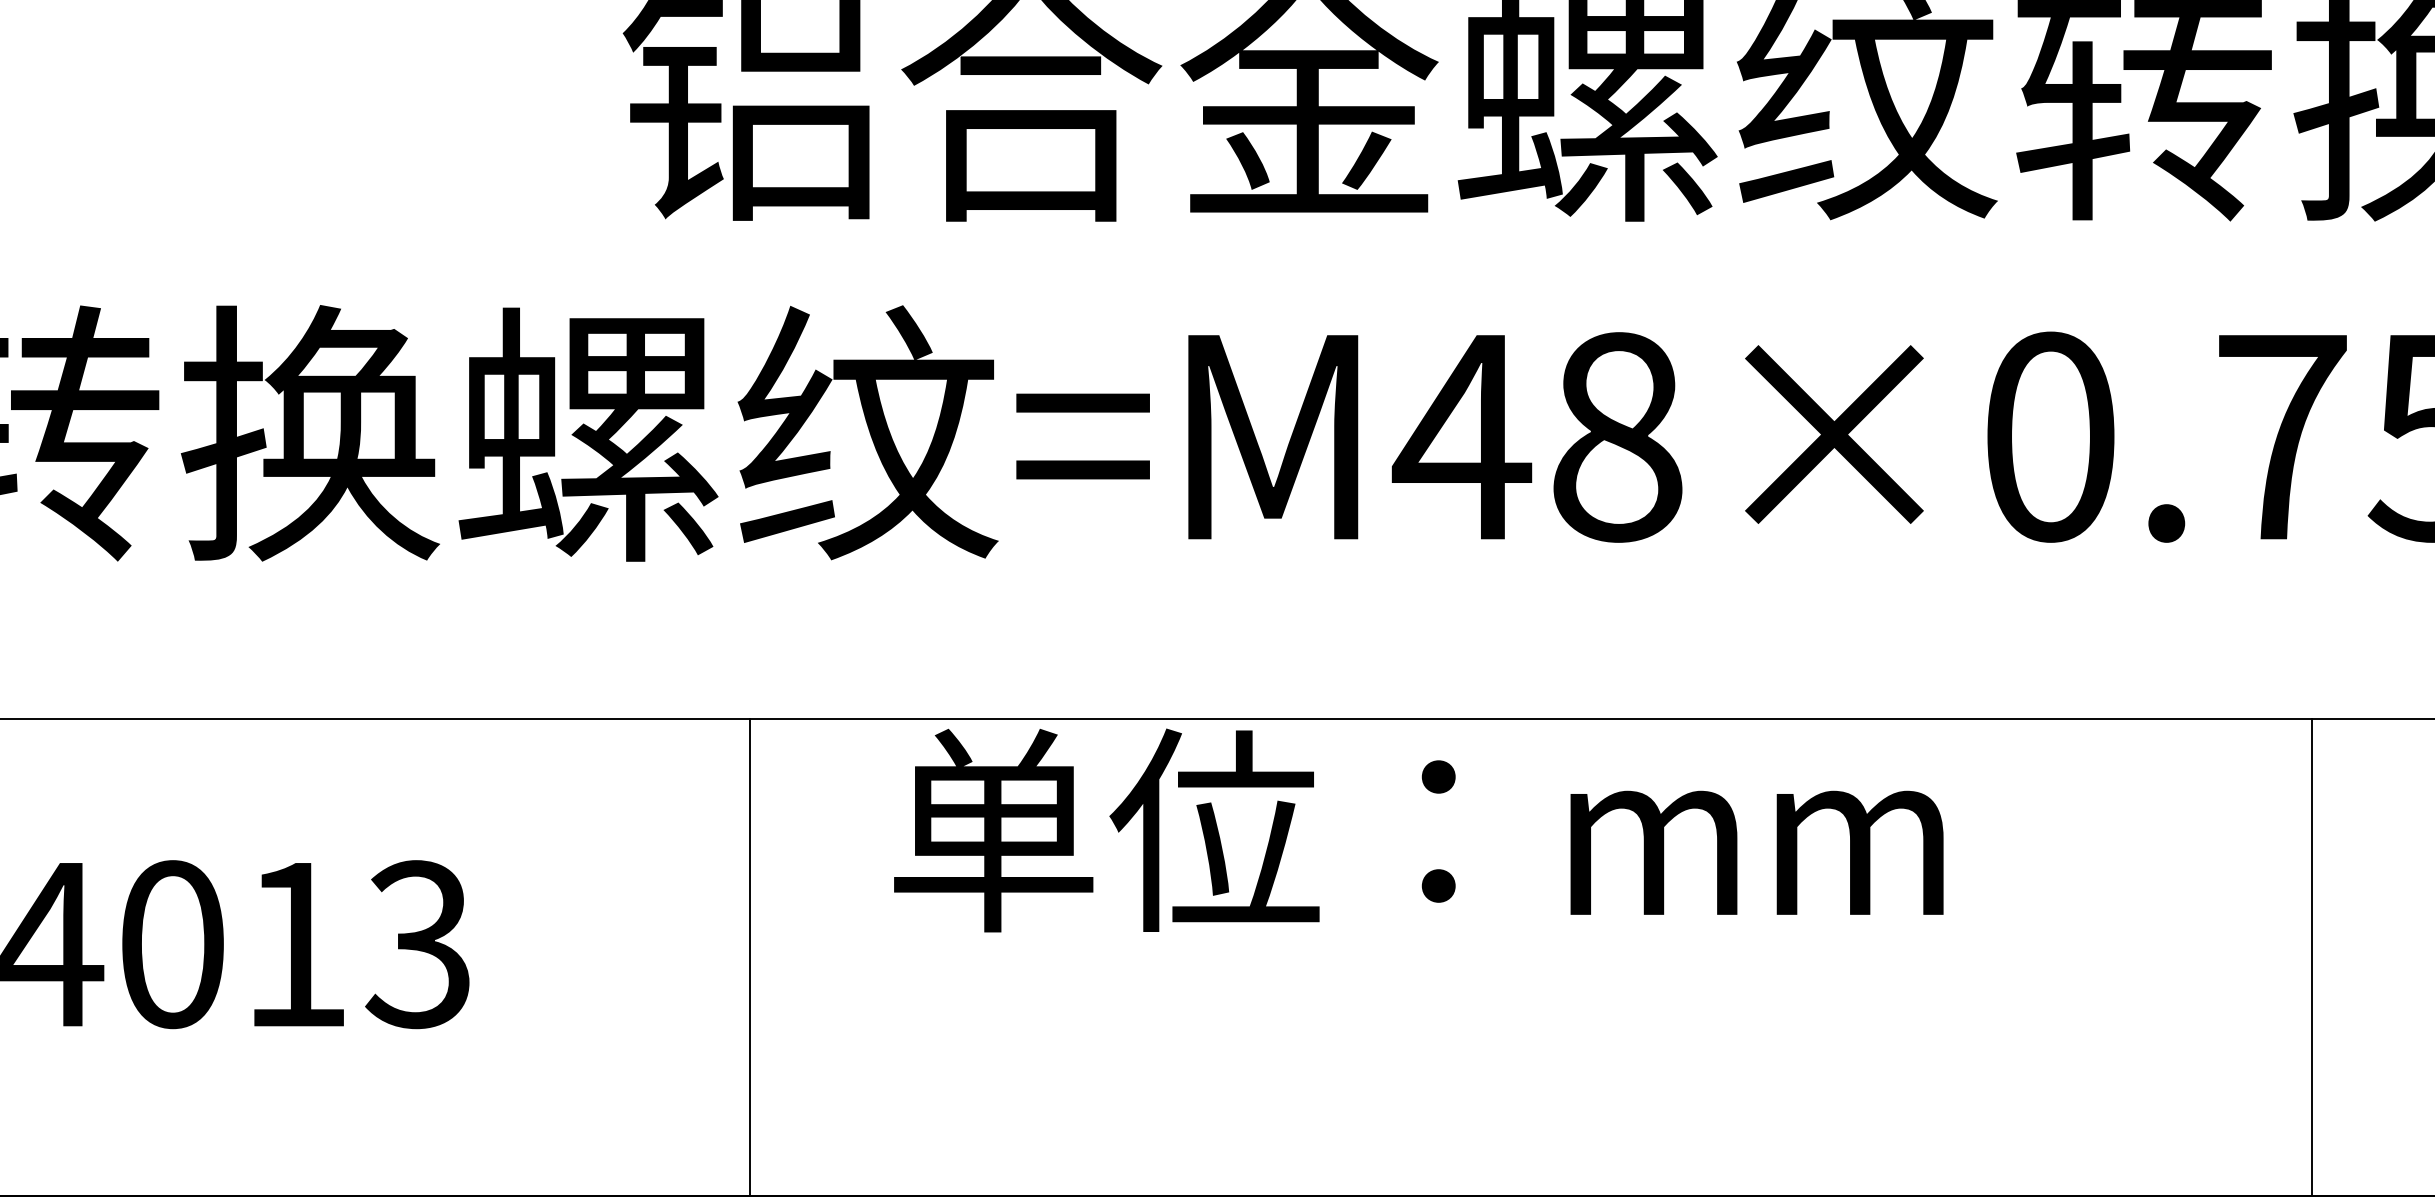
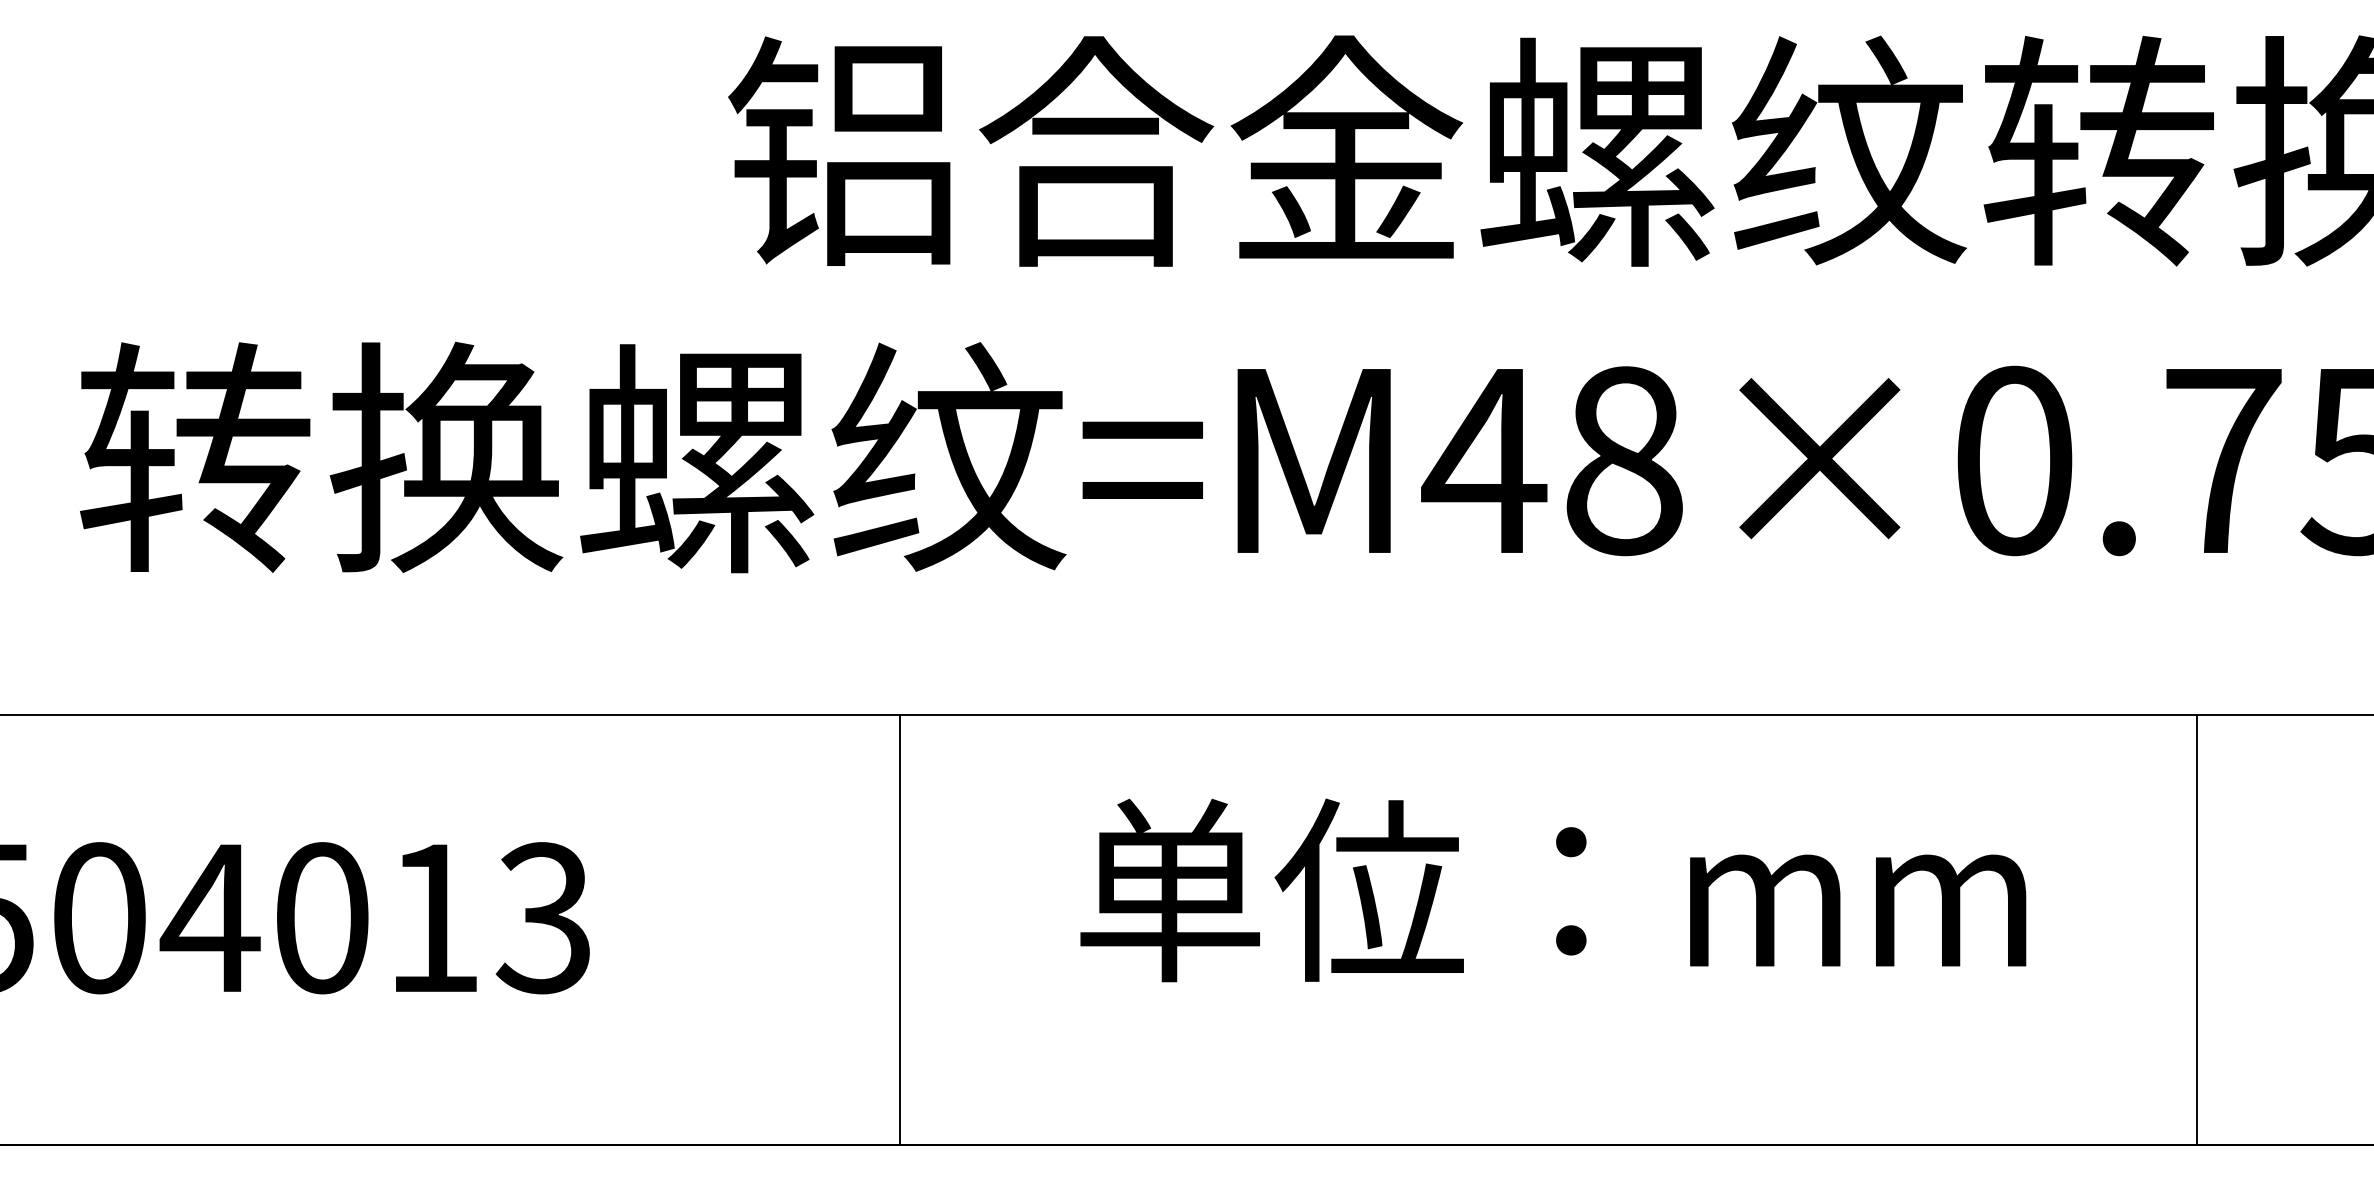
text: (1418, 830) -> (1553, 890), moved
line: (749, 957) -> (900, 929), moved
line: (2312, 957) -> (2197, 929), moved

